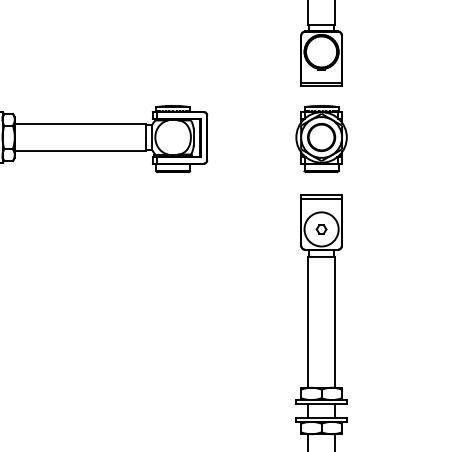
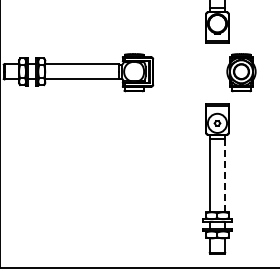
part: (321, 138) -> (241, 72), moved
line: (335, 322) -> (225, 175), solid -> dashed

